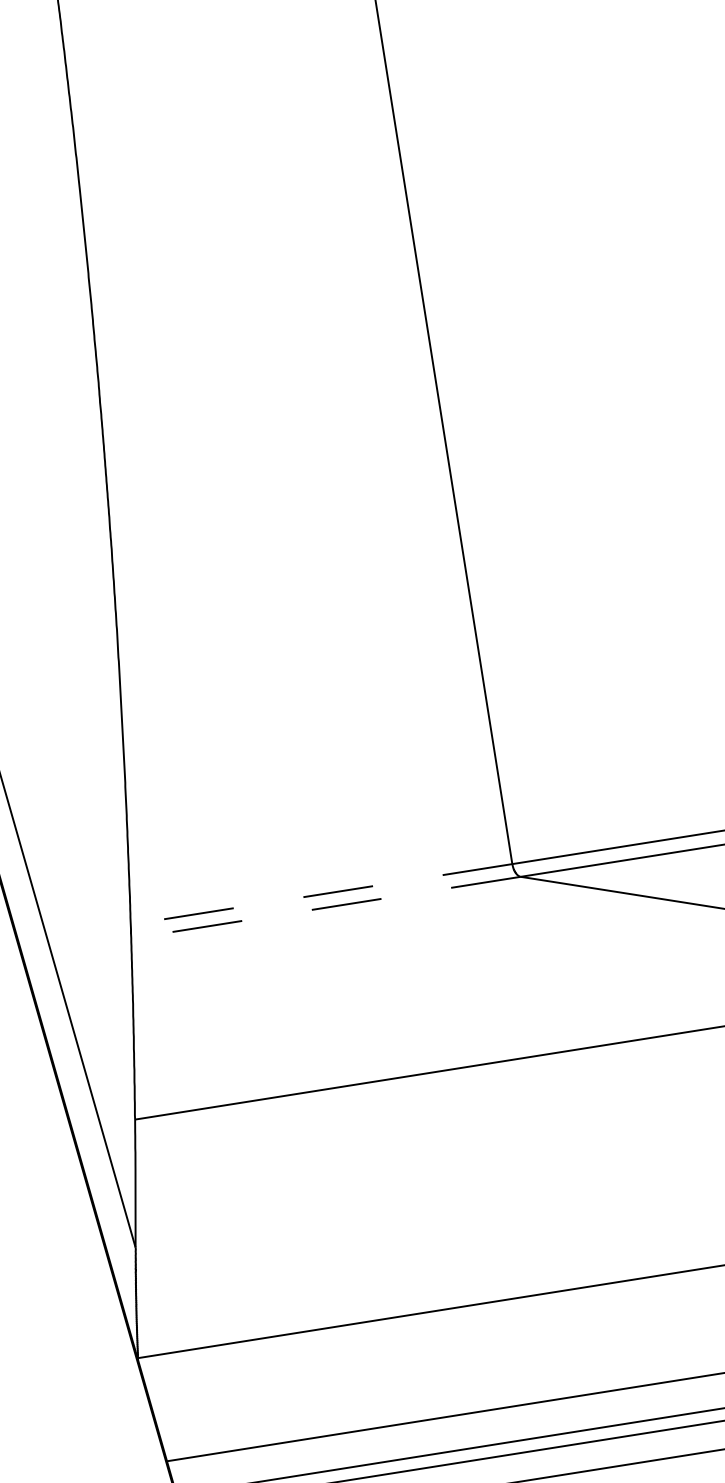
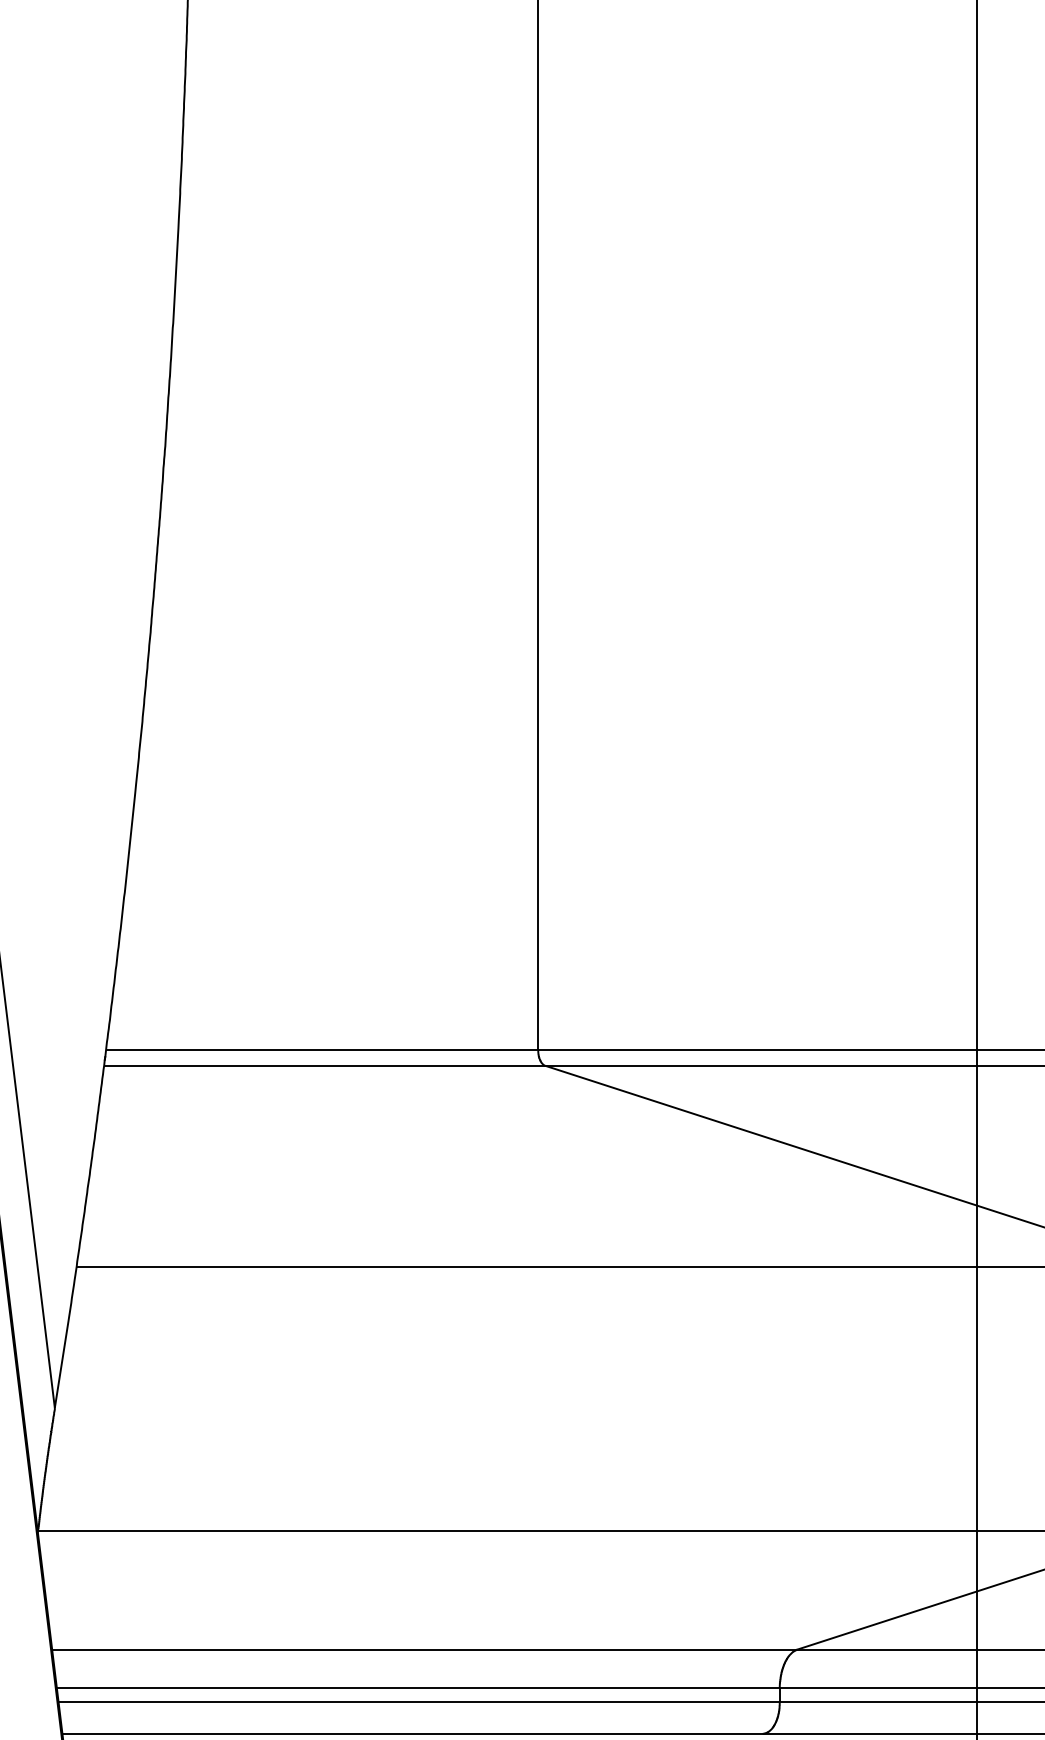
line: (321, 894) -> (321, 1050), dashed -> solid
line: (325, 907) -> (324, 1065), dashed -> solid

